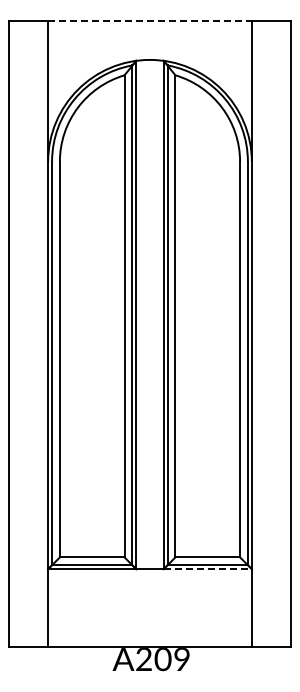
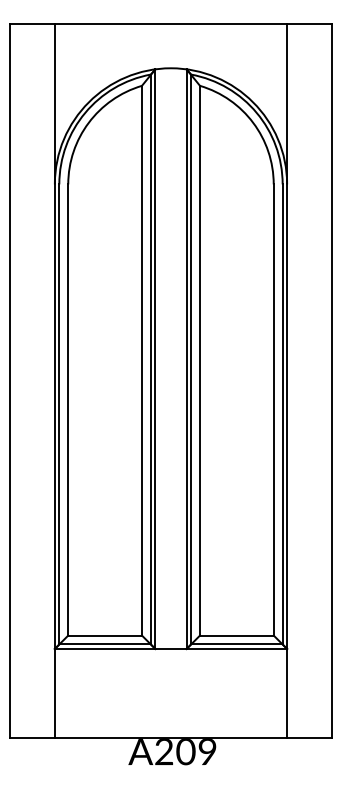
line: (149, 20) -> (170, 23), dashed -> solid
line: (208, 569) -> (237, 649), dashed -> solid

